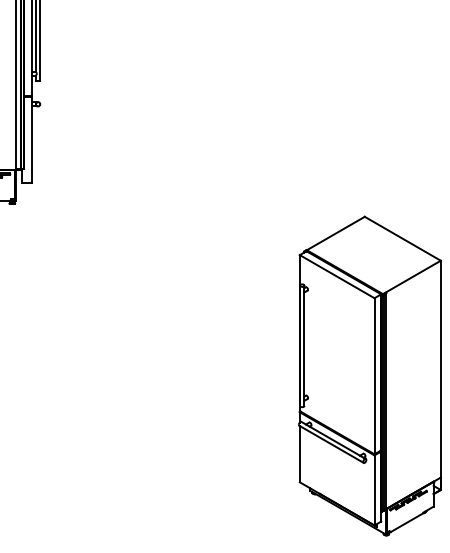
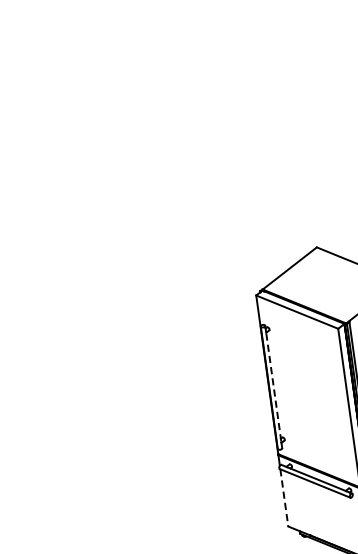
line: (304, 345) -> (273, 386), solid -> dashed
line: (299, 454) -> (284, 498), solid -> dashed

